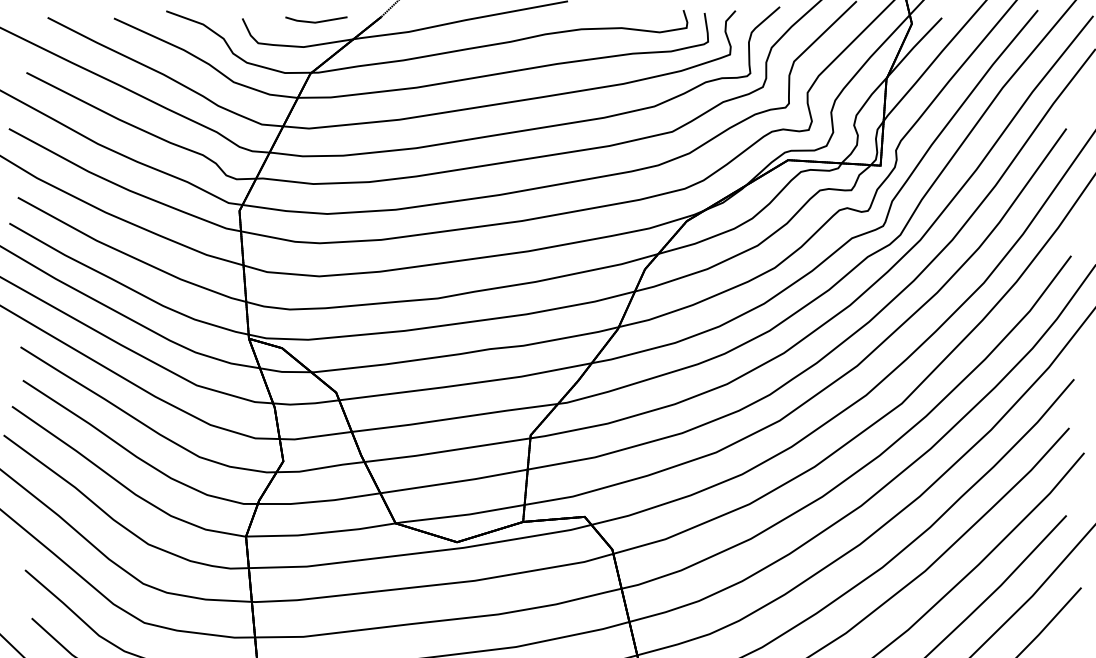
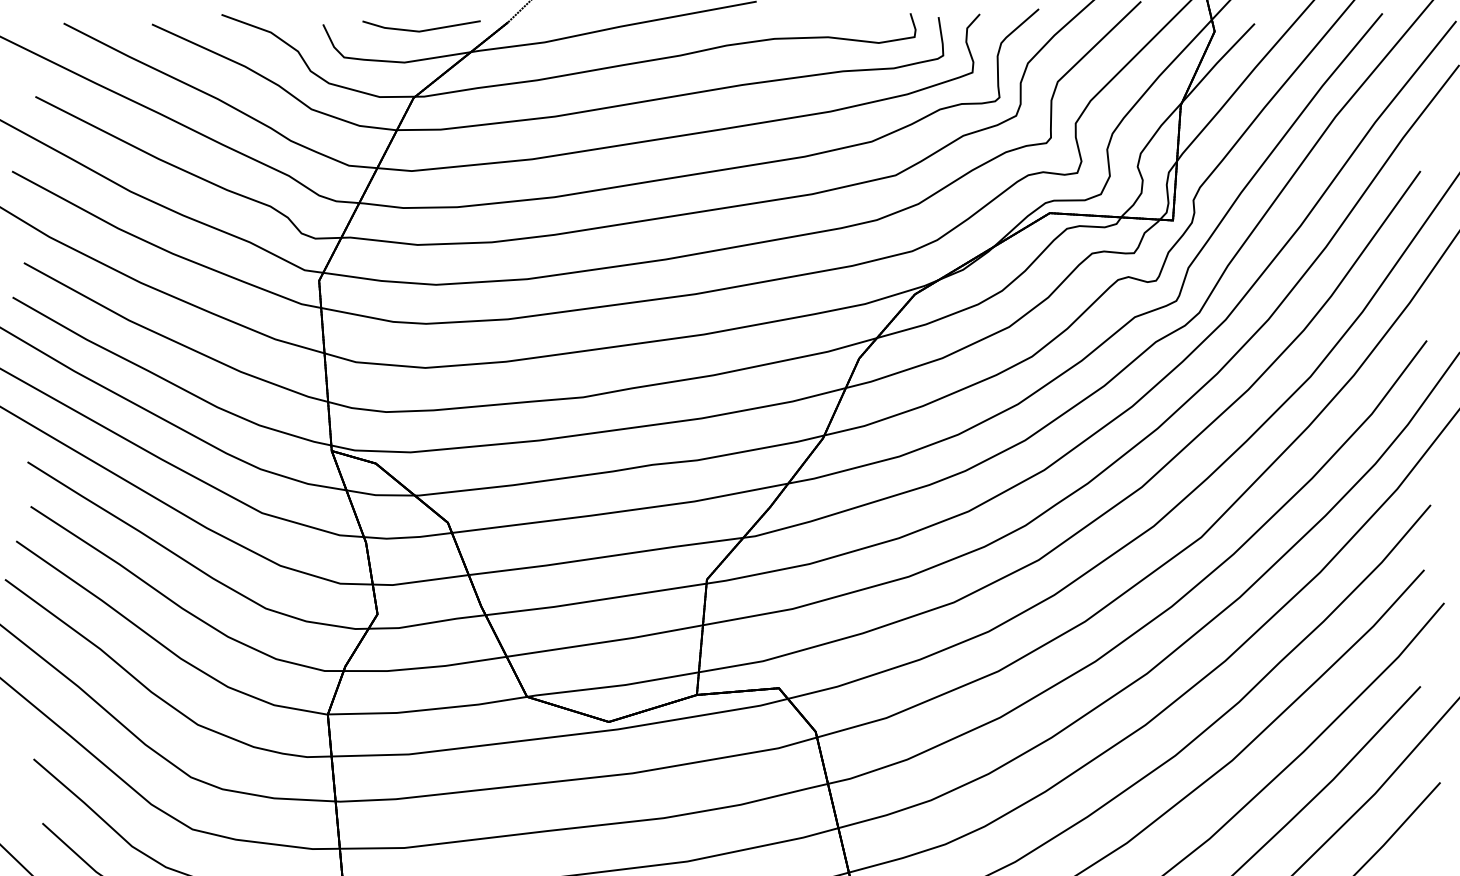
part: (316, 19) -> (421, 25), size x1.43

